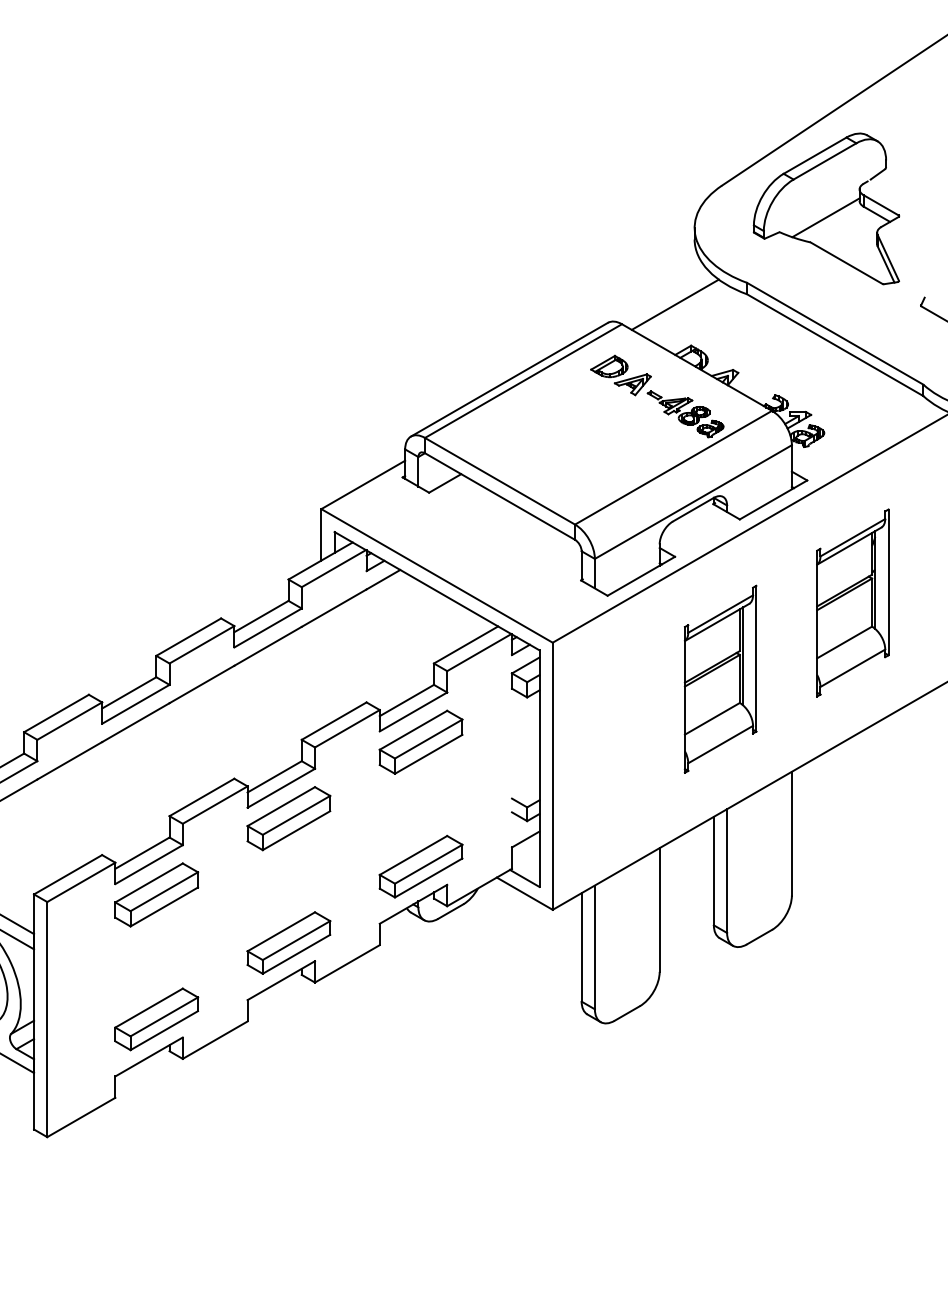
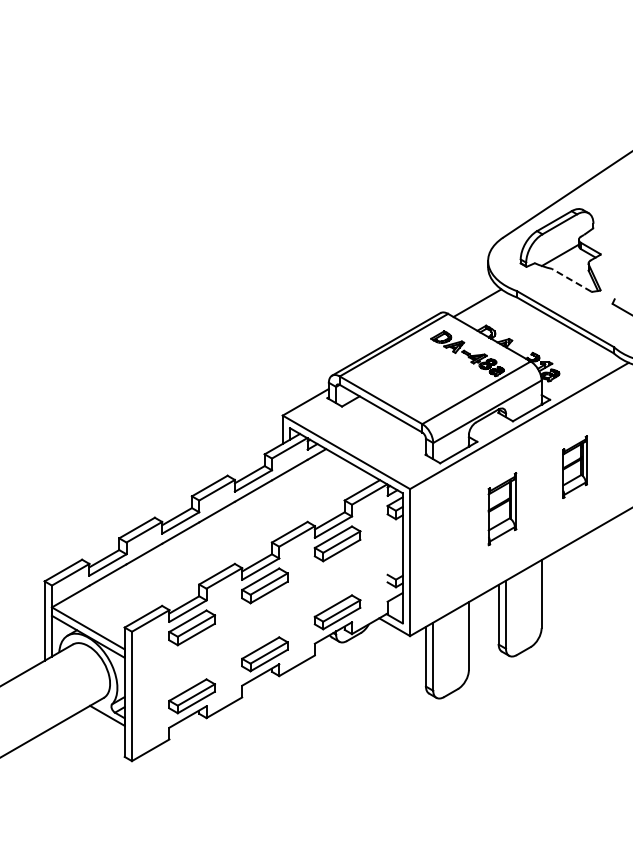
line: (846, 263) -> (571, 280), solid -> dashed
part: (851, 601) -> (574, 466), size x0.6
part: (720, 677) -> (502, 508), size x0.7

